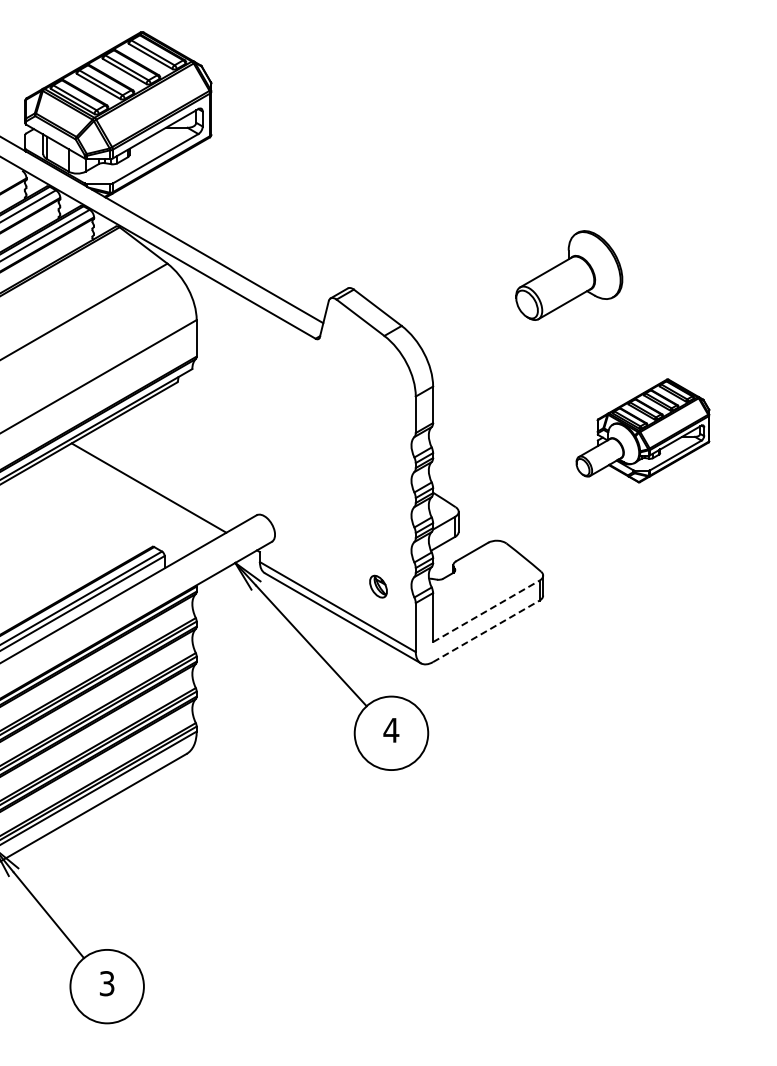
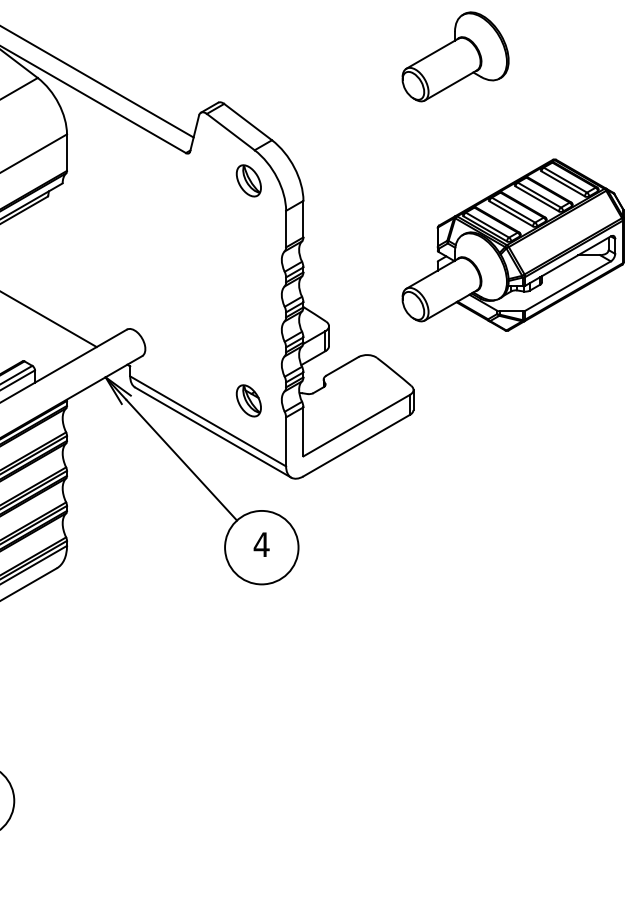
part: (569, 275) -> (455, 56), moved
part: (378, 366) -> (248, 180), added
part: (642, 430) -> (512, 244), size x1.67
part: (378, 586) -> (248, 400), size x1.43
line: (486, 611) -> (356, 425), dashed -> solid
line: (486, 631) -> (356, 445), dashed -> solid

